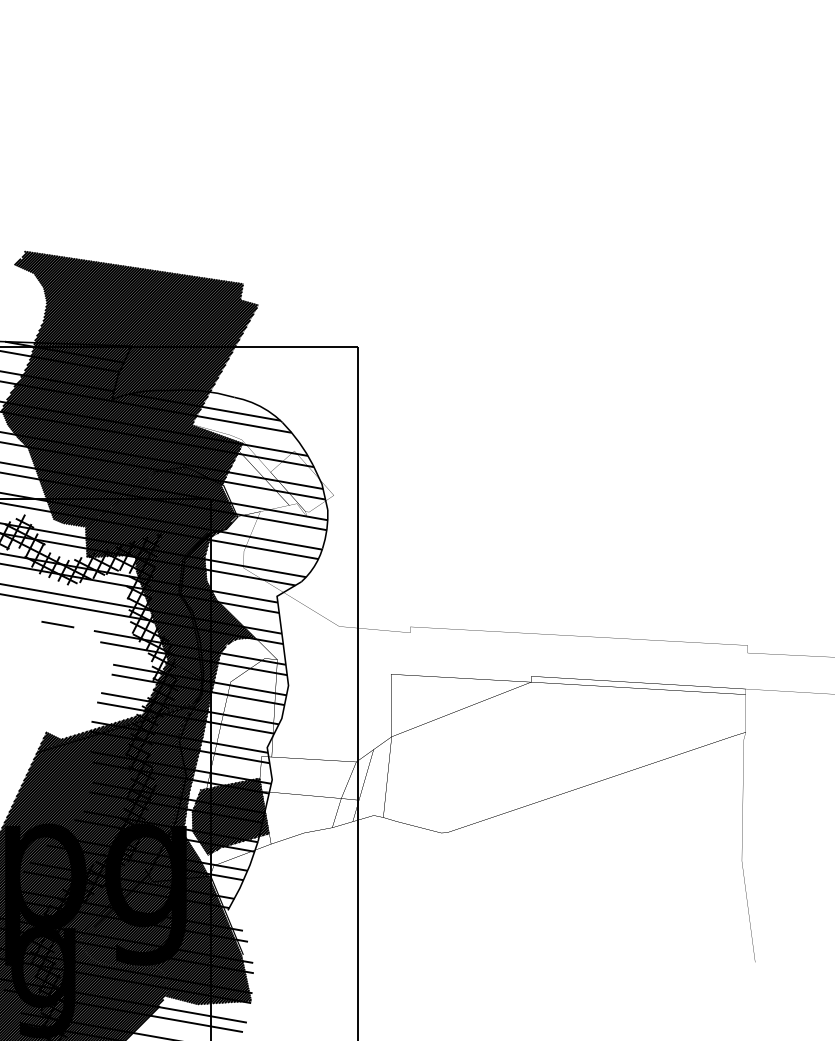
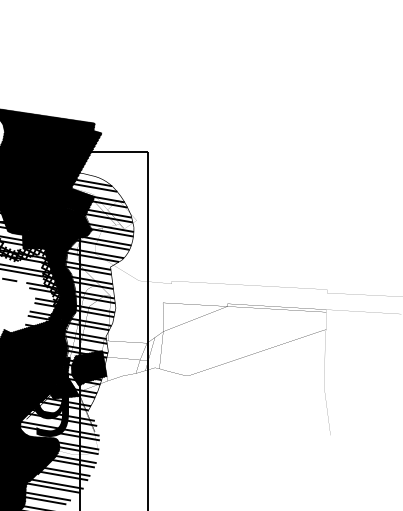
hatch: (216, 660) -> (82, 296), removed
hatch: (166, 938) -> (59, 424), removed

